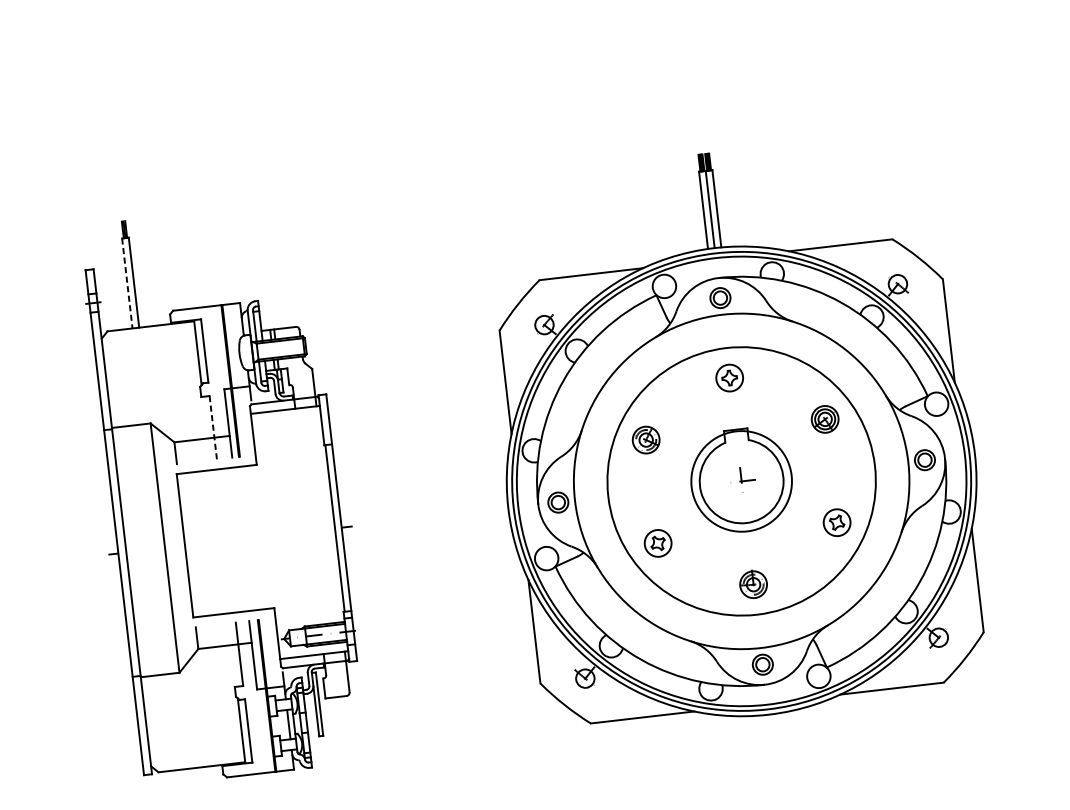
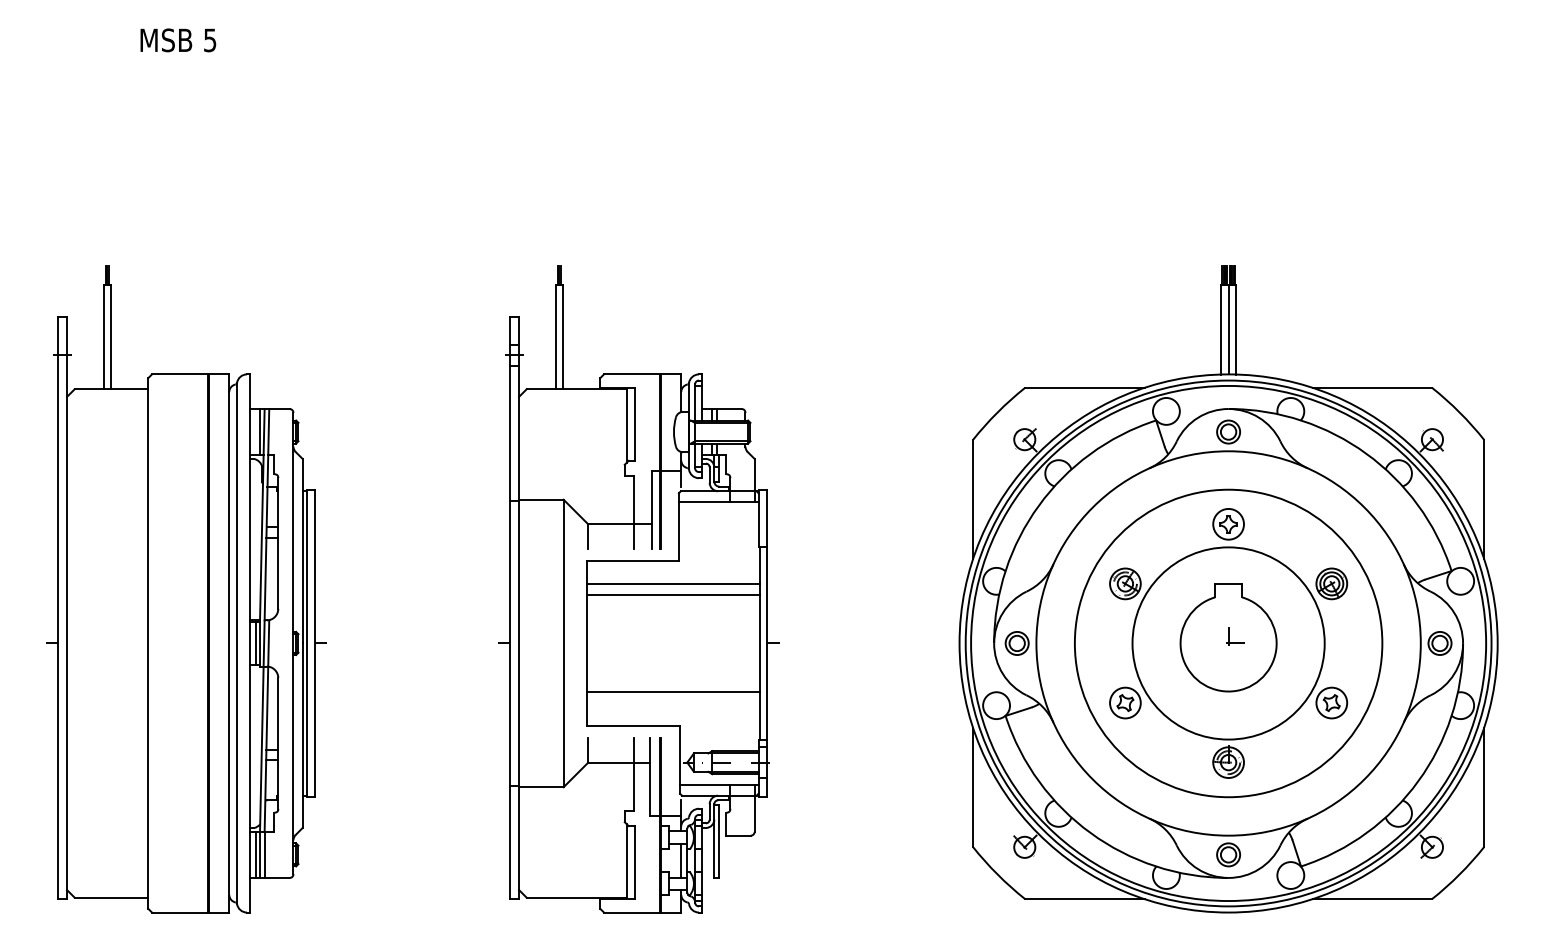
line: (127, 283) -> (555, 337), dashed -> solid
line: (213, 427) -> (634, 512), dashed -> solid
circle: (741, 481) -> (1228, 643), size x1.67
line: (253, 485) -> (672, 583), added
line: (254, 495) -> (672, 595), added
line: (264, 578) -> (672, 691), added

